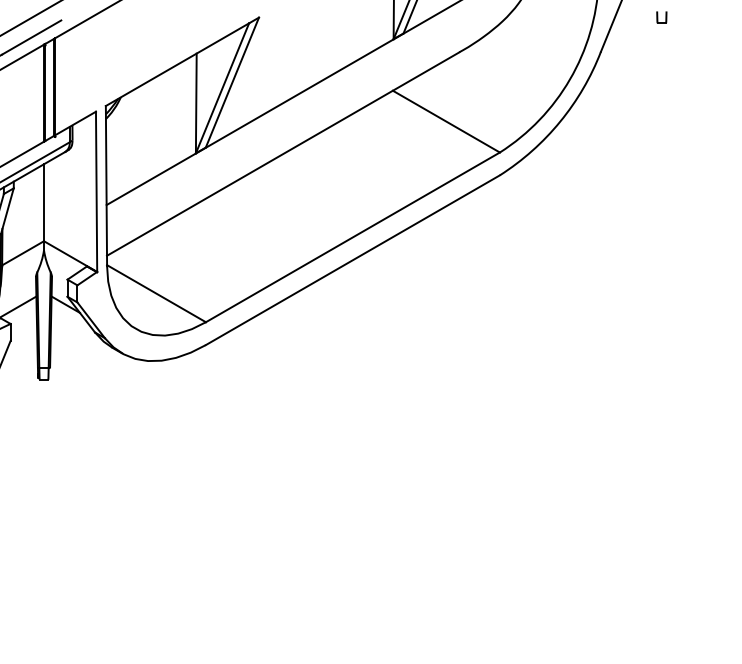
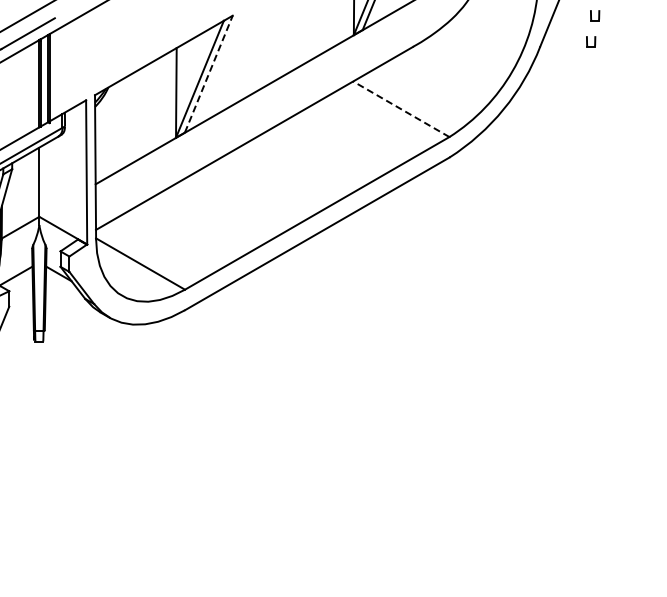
part: (657, 46) -> (591, 41), added
line: (233, 81) -> (209, 73), solid -> dashed
line: (446, 121) -> (401, 109), solid -> dashed

